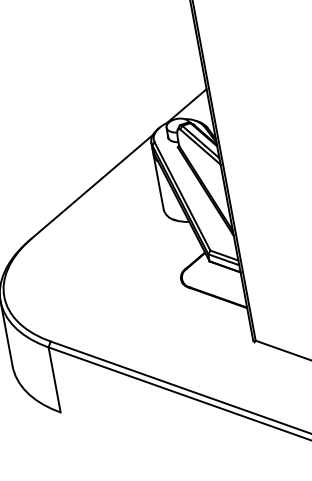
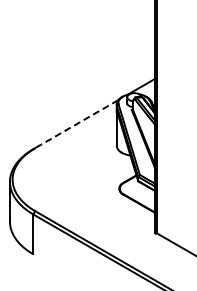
line: (91, 187) -> (76, 124), solid -> dashed

